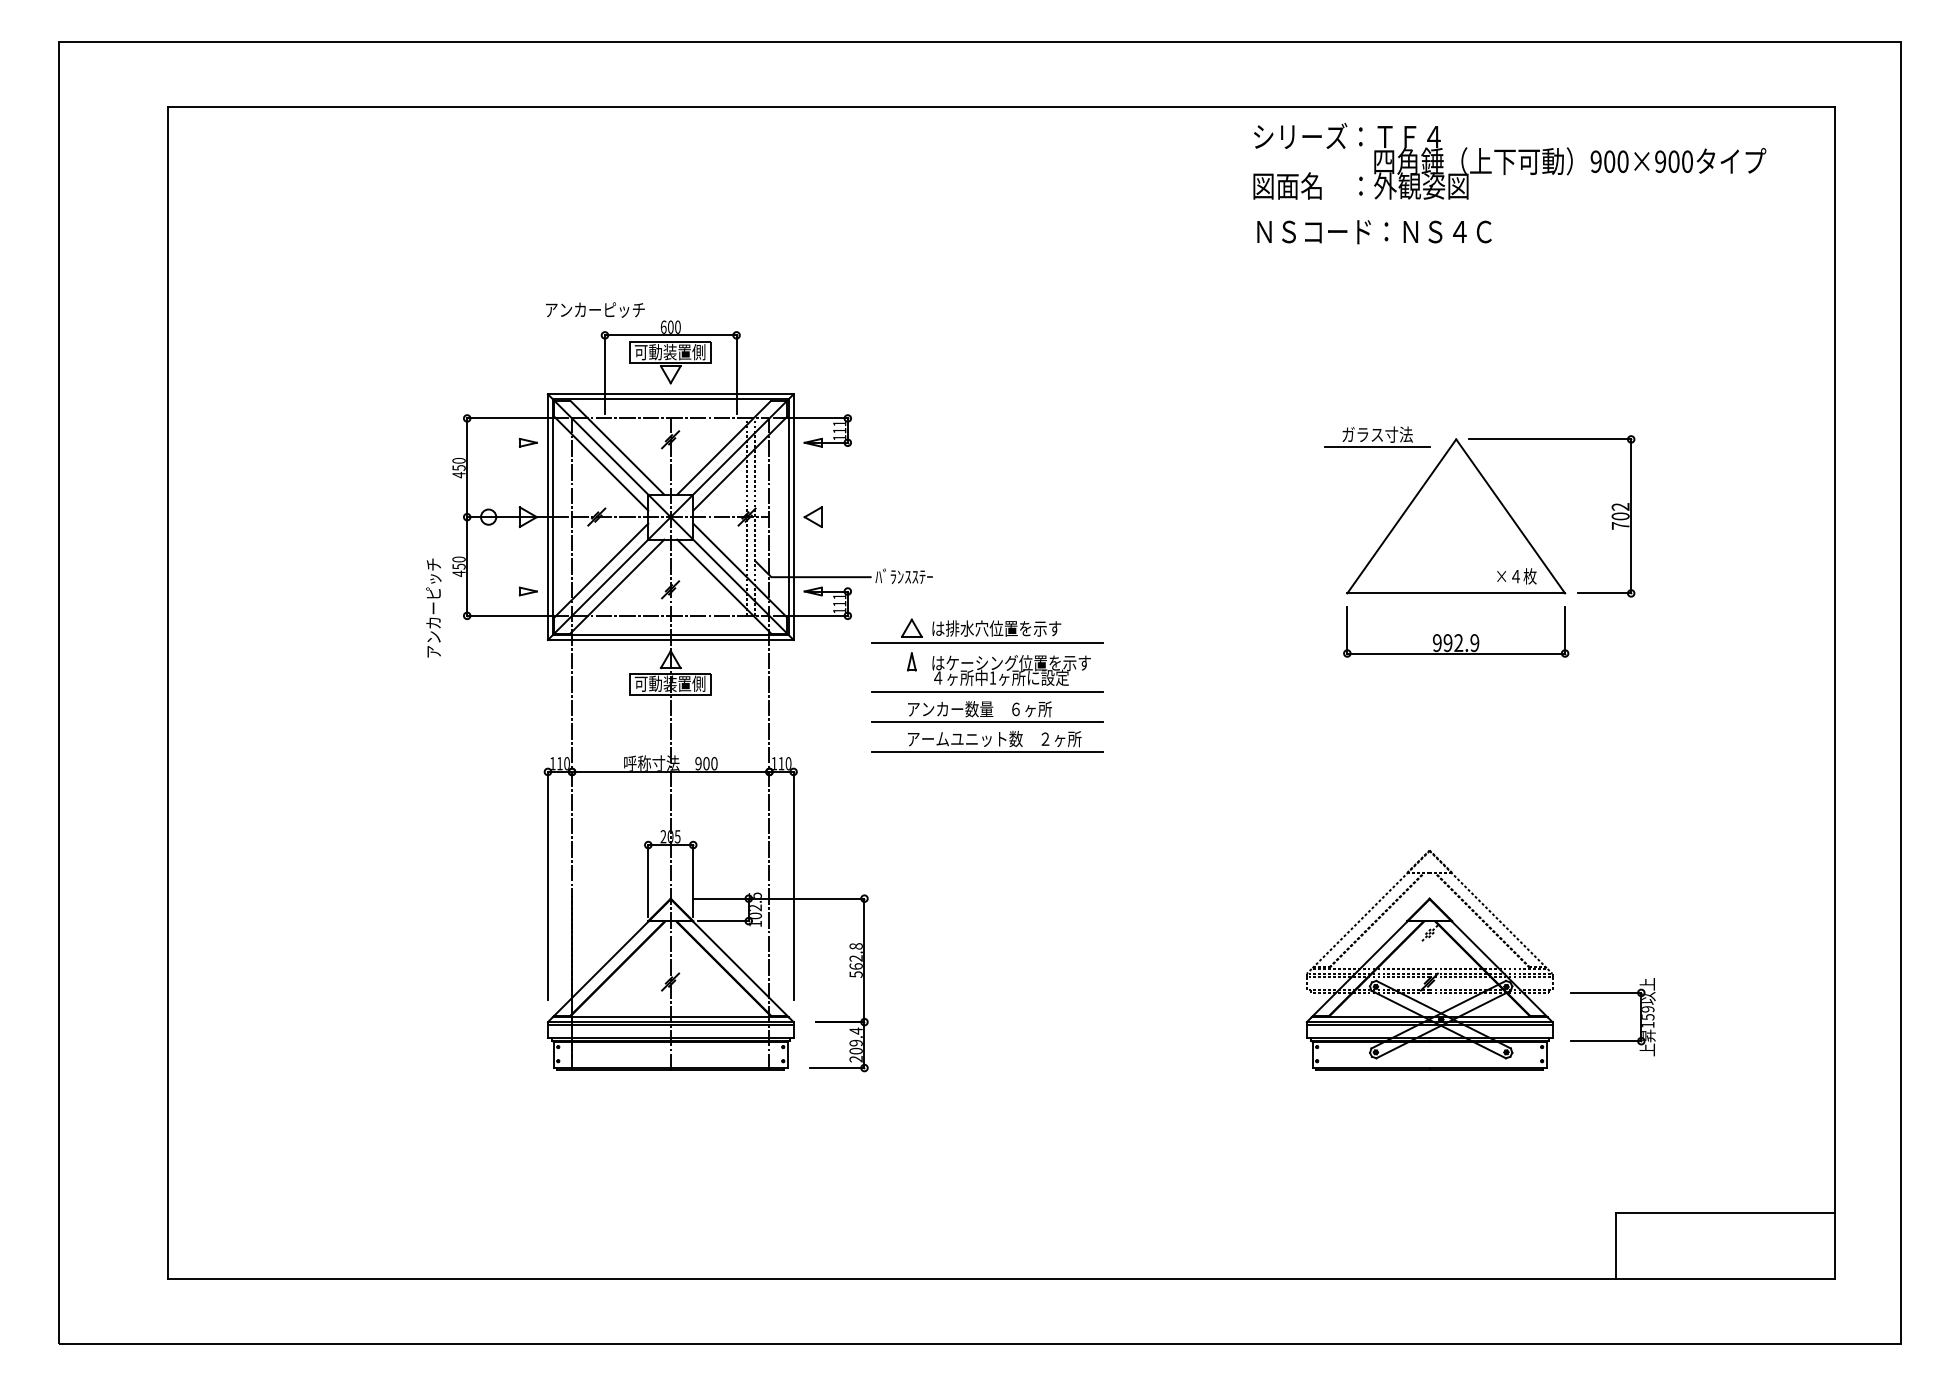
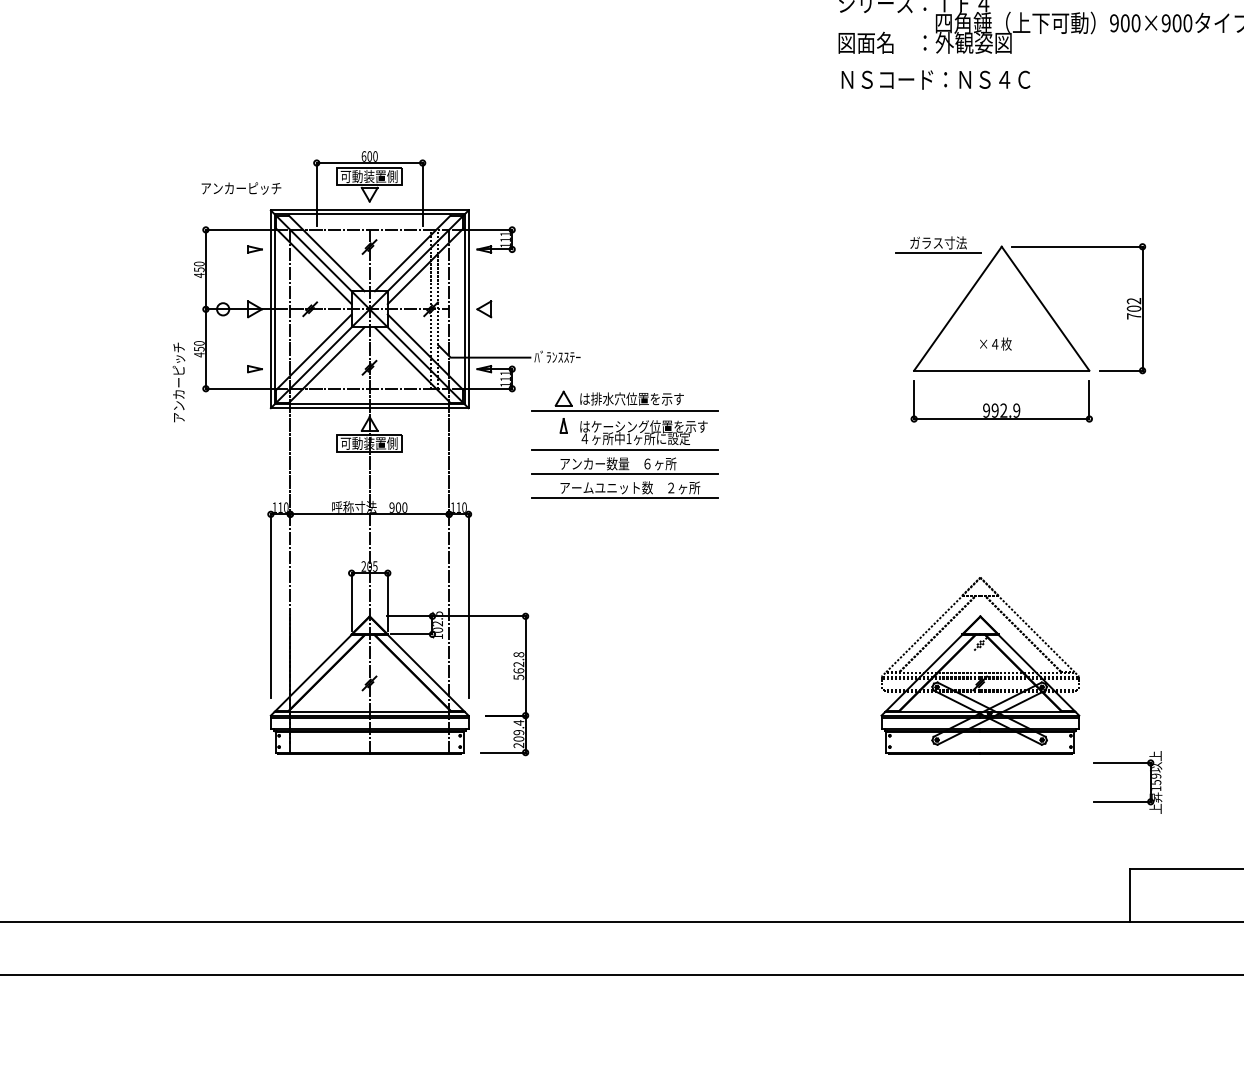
text: (595, 309) -> (241, 188), moved
text: (1516, 576) -> (995, 344), moved
part: (1612, 1040) -> (1127, 801), moved

